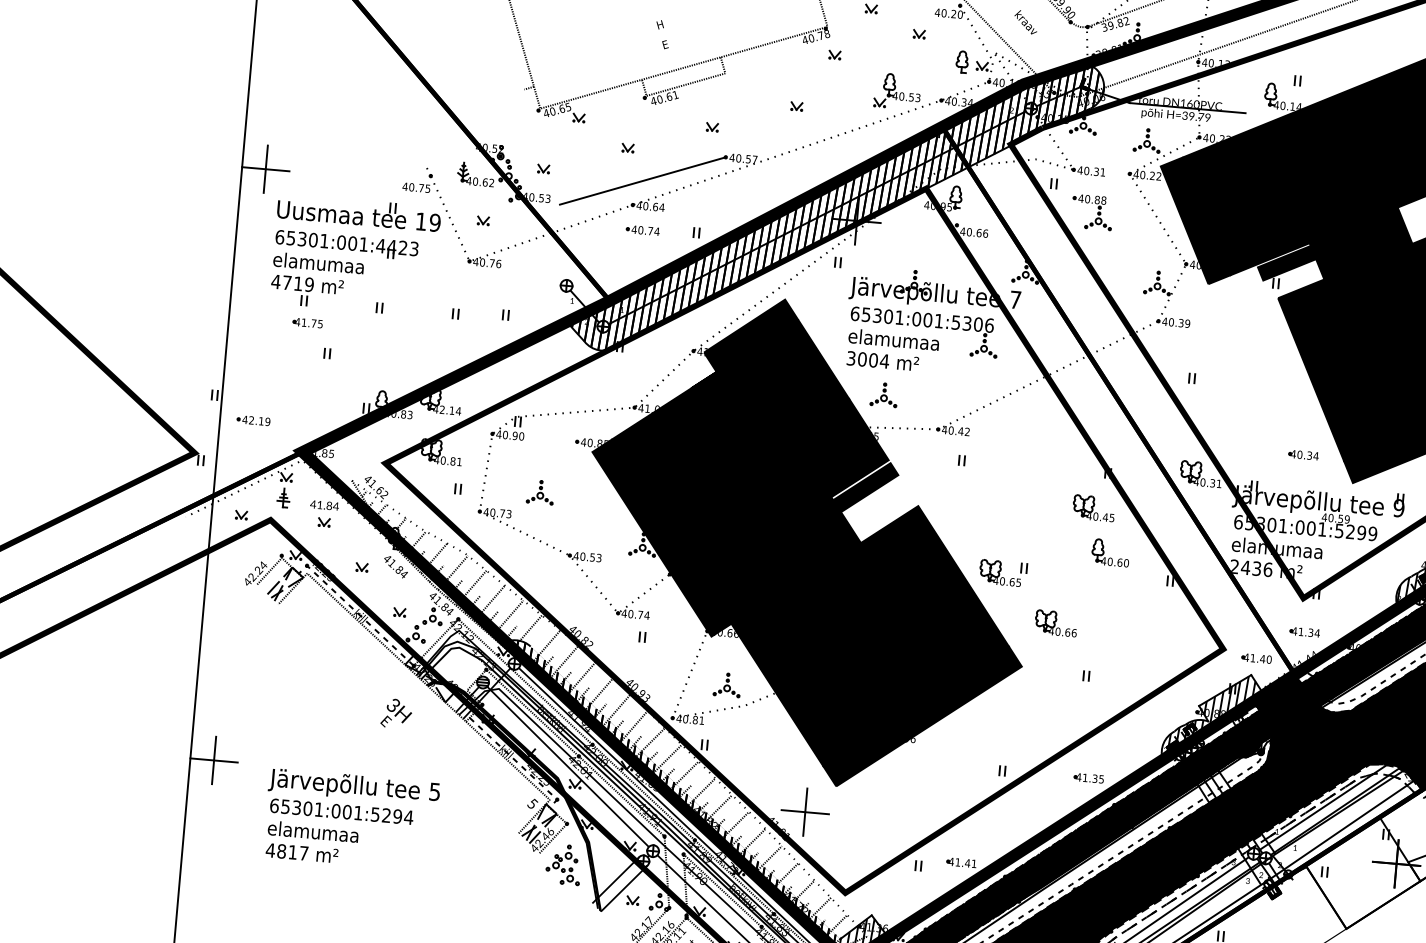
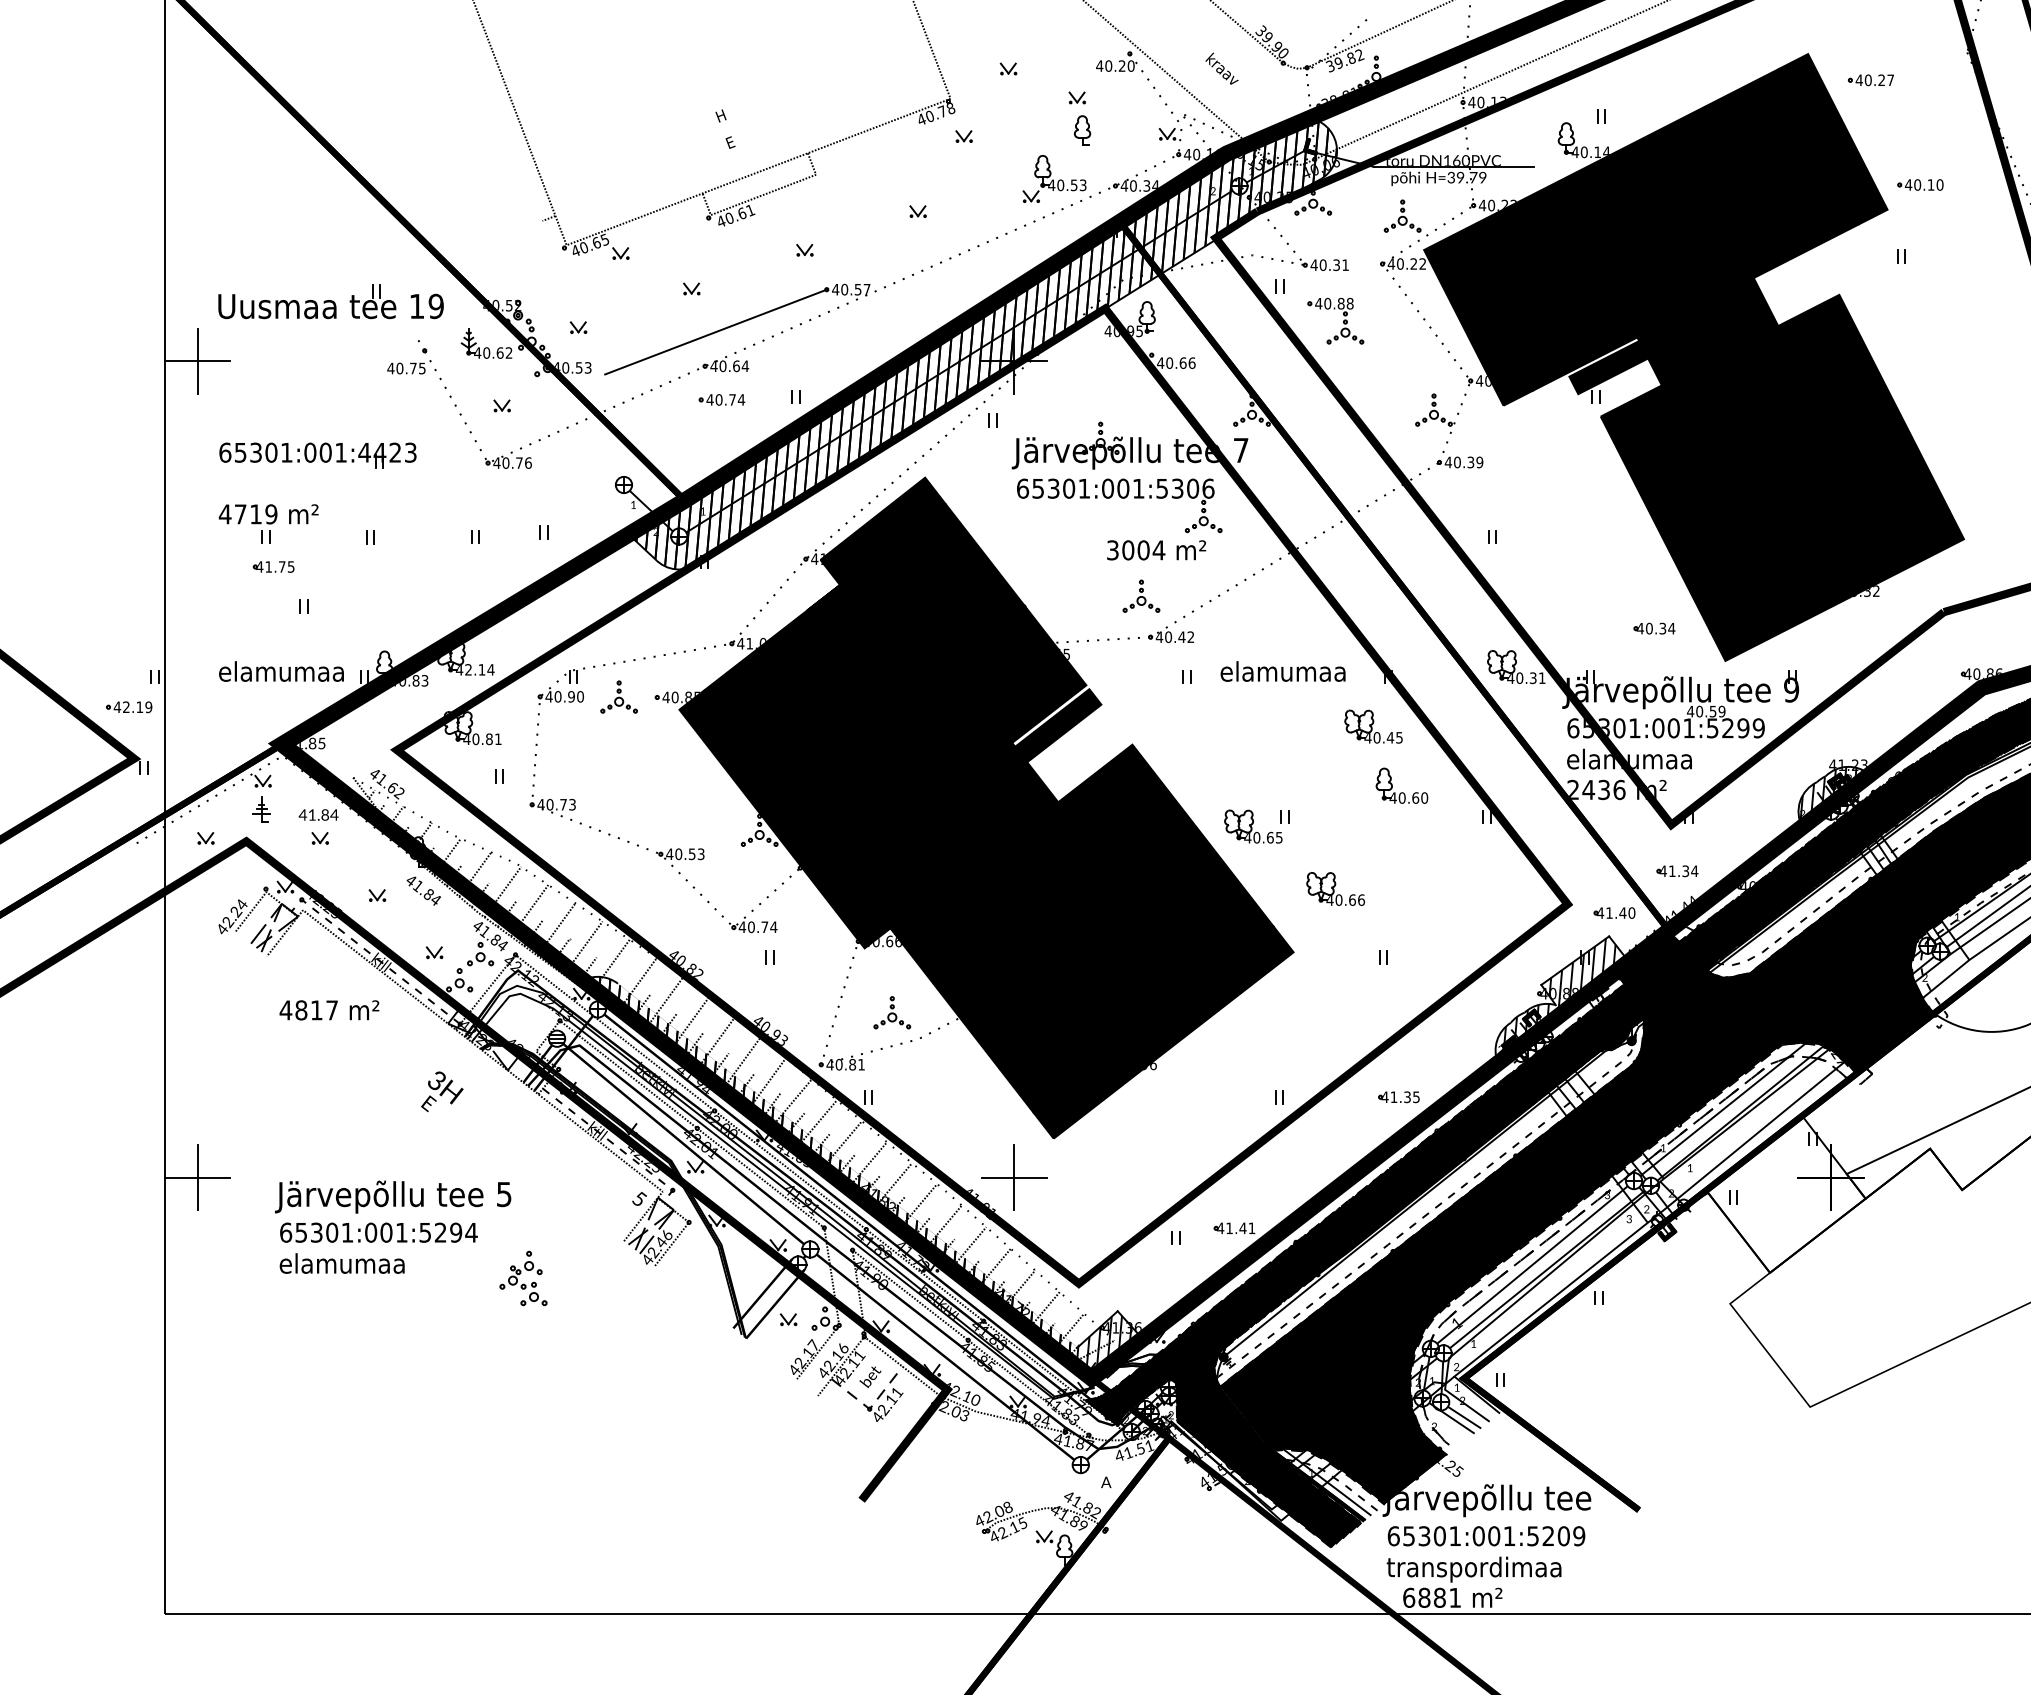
part: (962, 61) -> (1082, 130), moved
part: (358, 212) -> (330, 301), moved
text: (318, 263) -> (281, 671), moved
text: (893, 339) -> (1282, 671), moved
text: (882, 361) -> (1156, 550), moved
part: (884, 394) -> (1141, 595), moved
part: (253, 420) -> (129, 707), moved
part: (540, 491) -> (618, 696), moved
text: (302, 853) -> (329, 1010), moved
part: (563, 864) -> (523, 1278), moved

